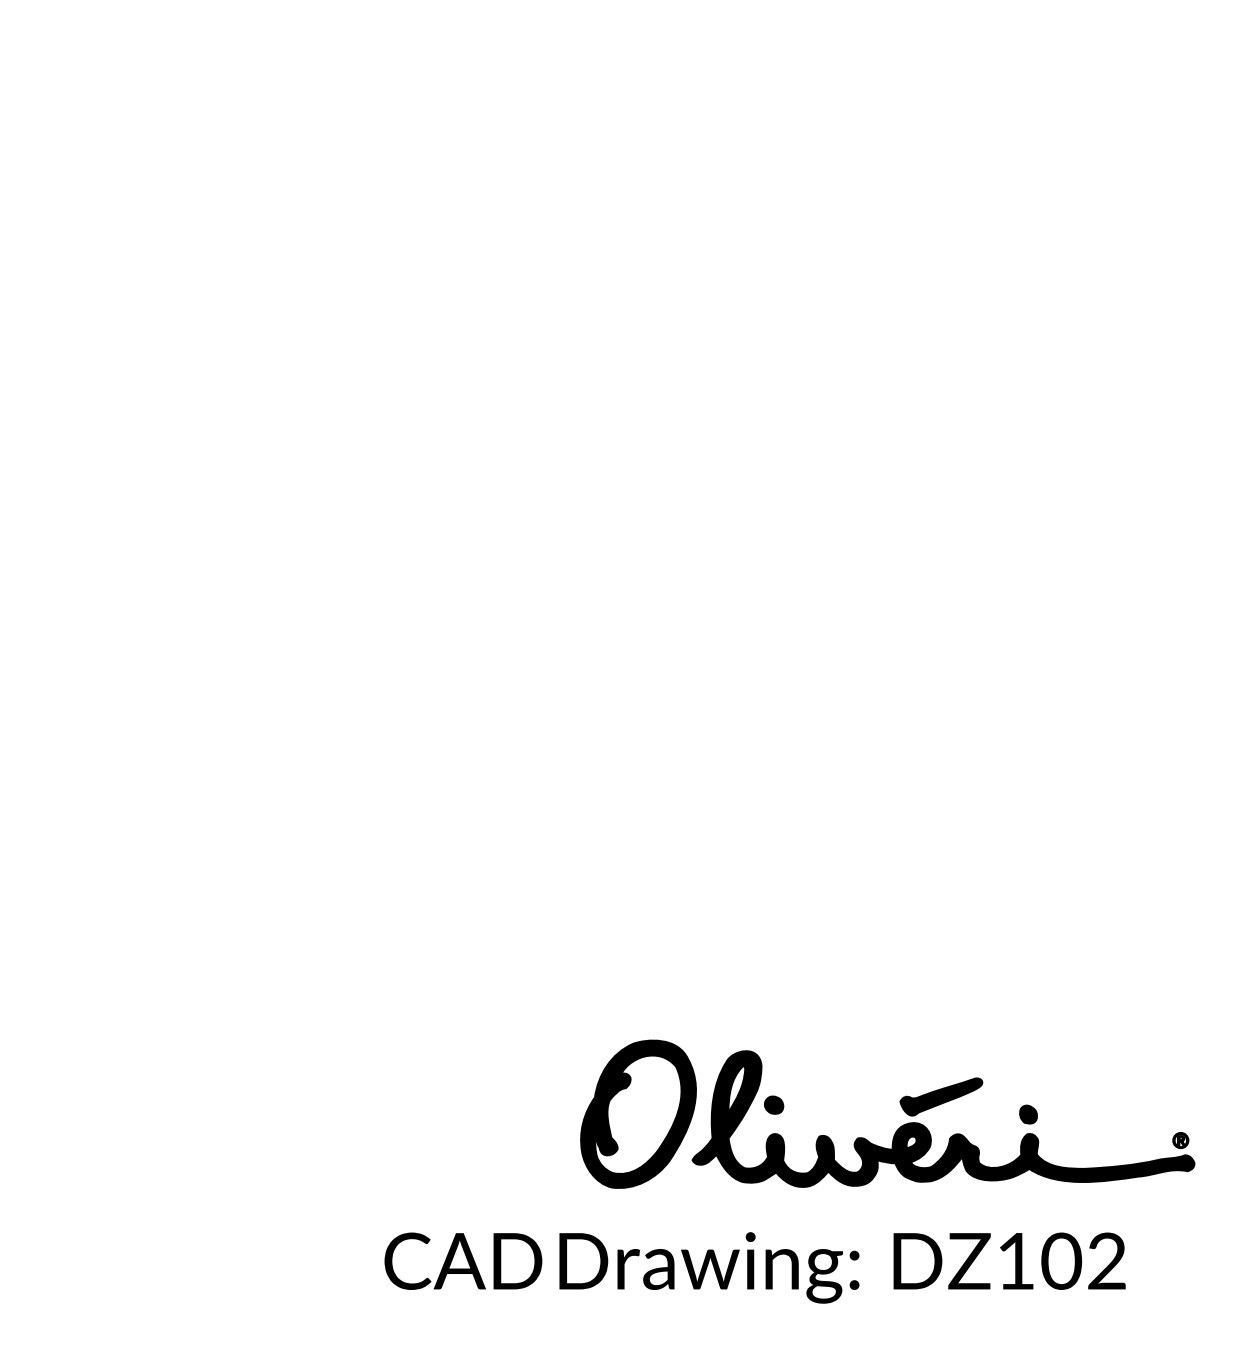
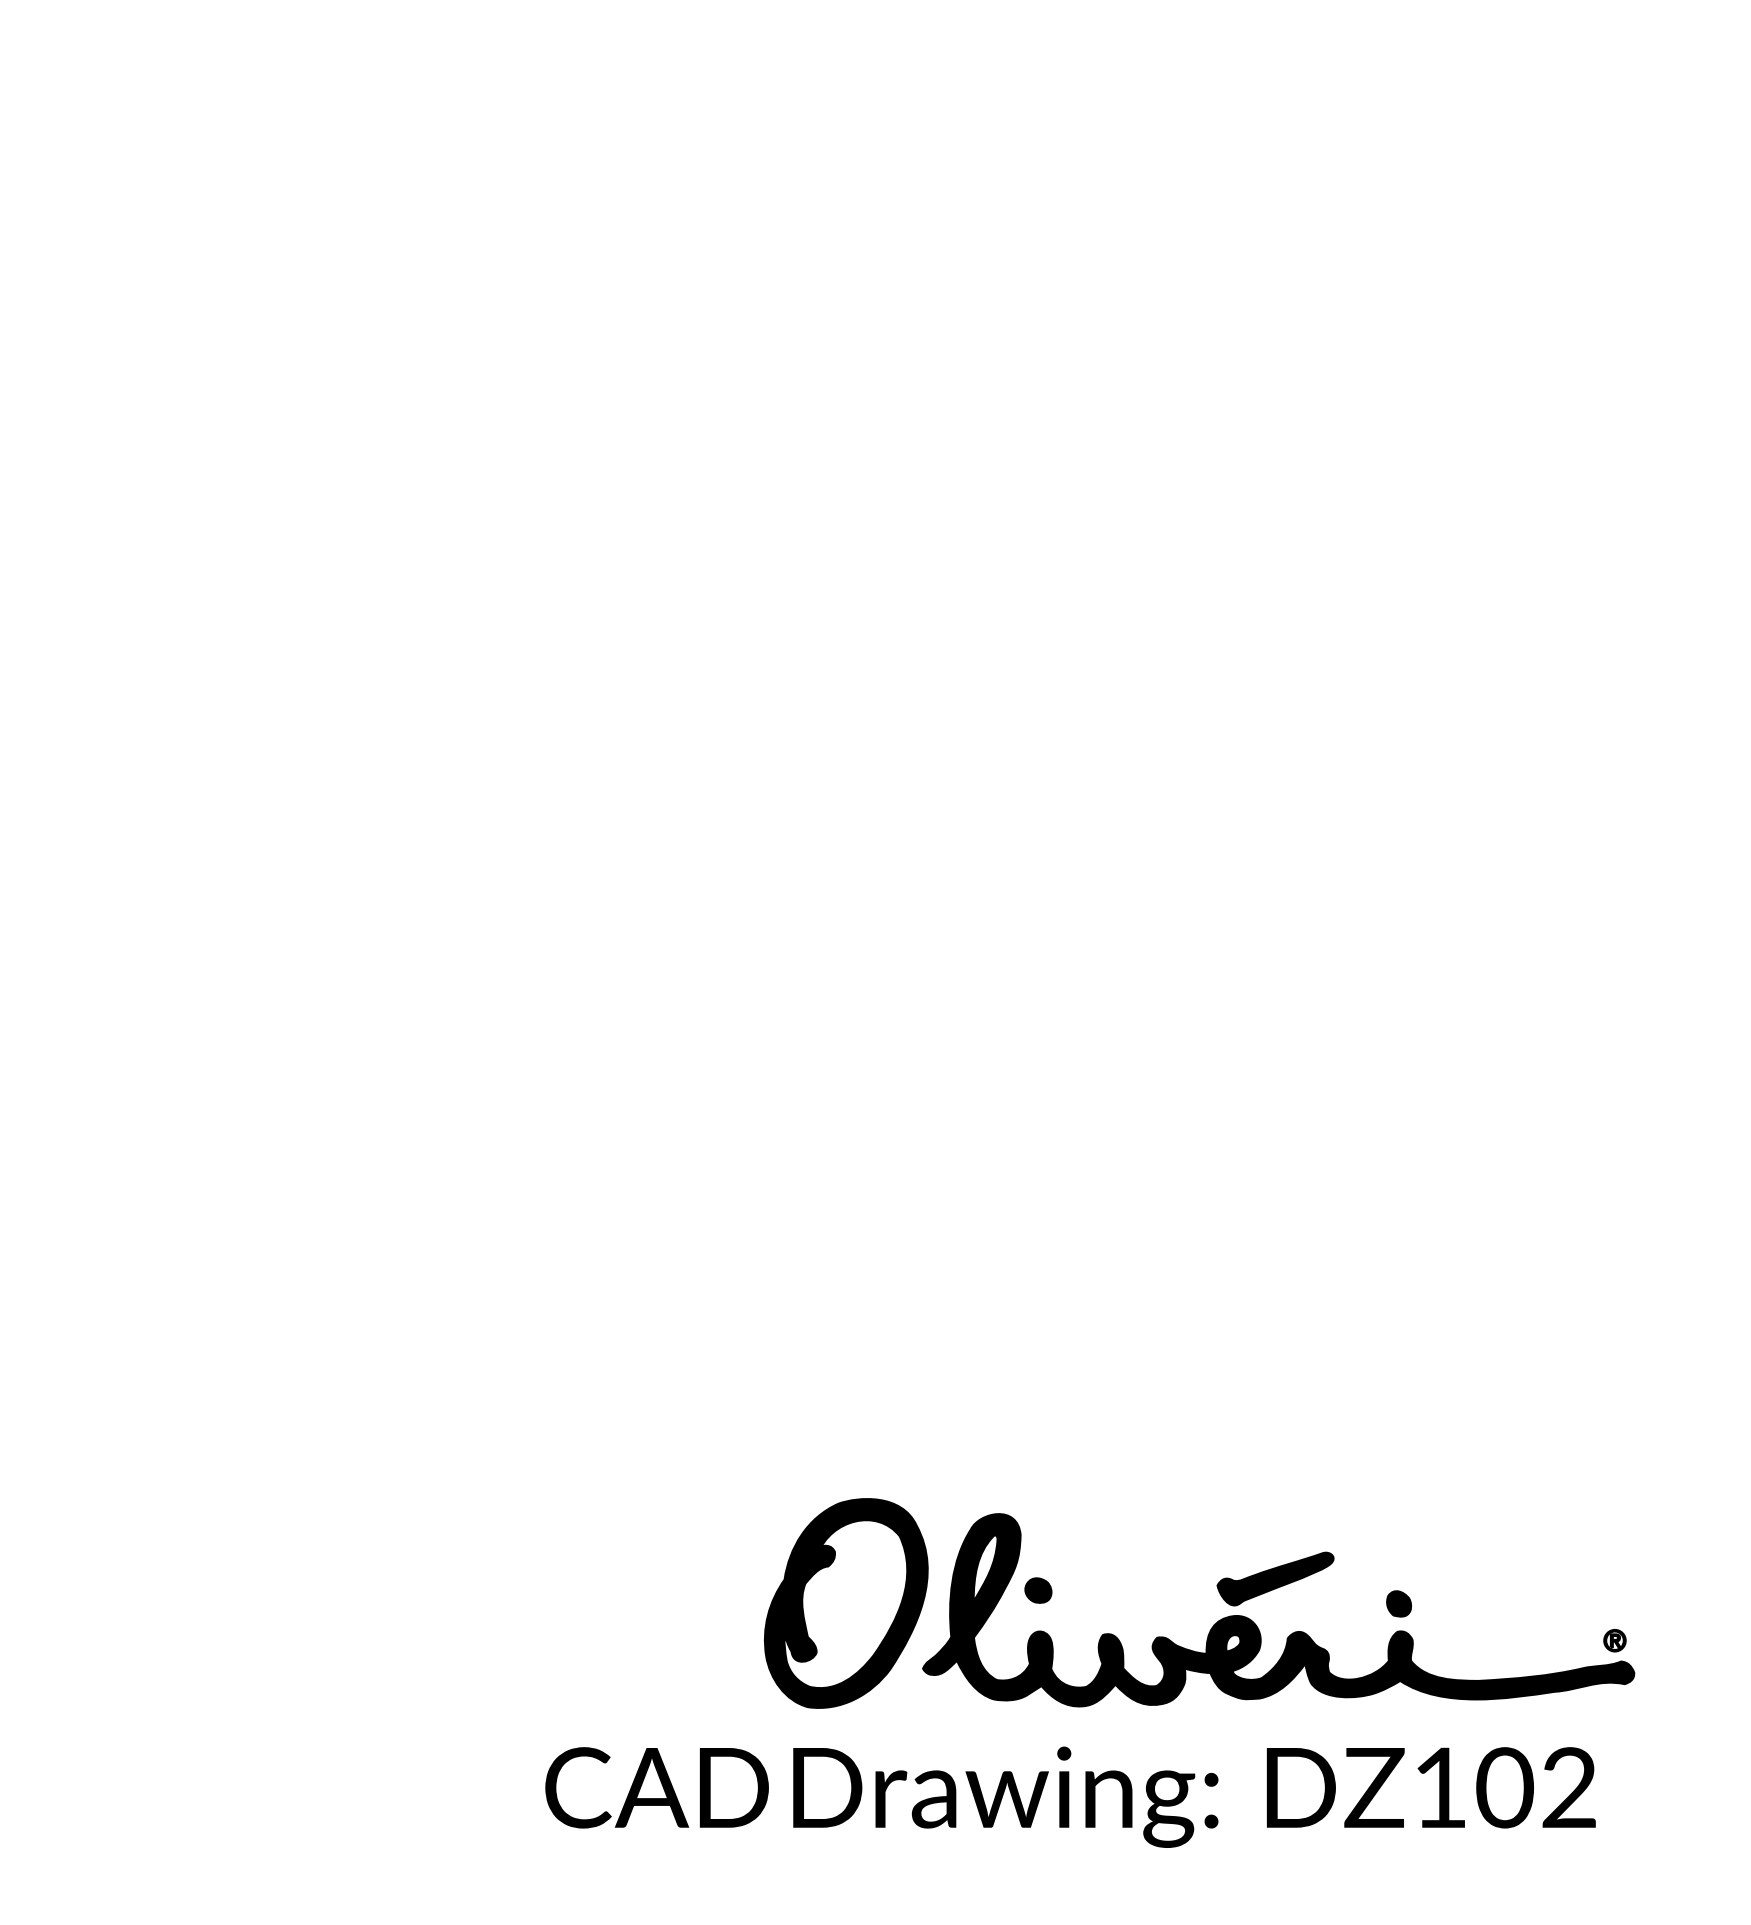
part: (901, 1106) -> (1218, 1592), moved

